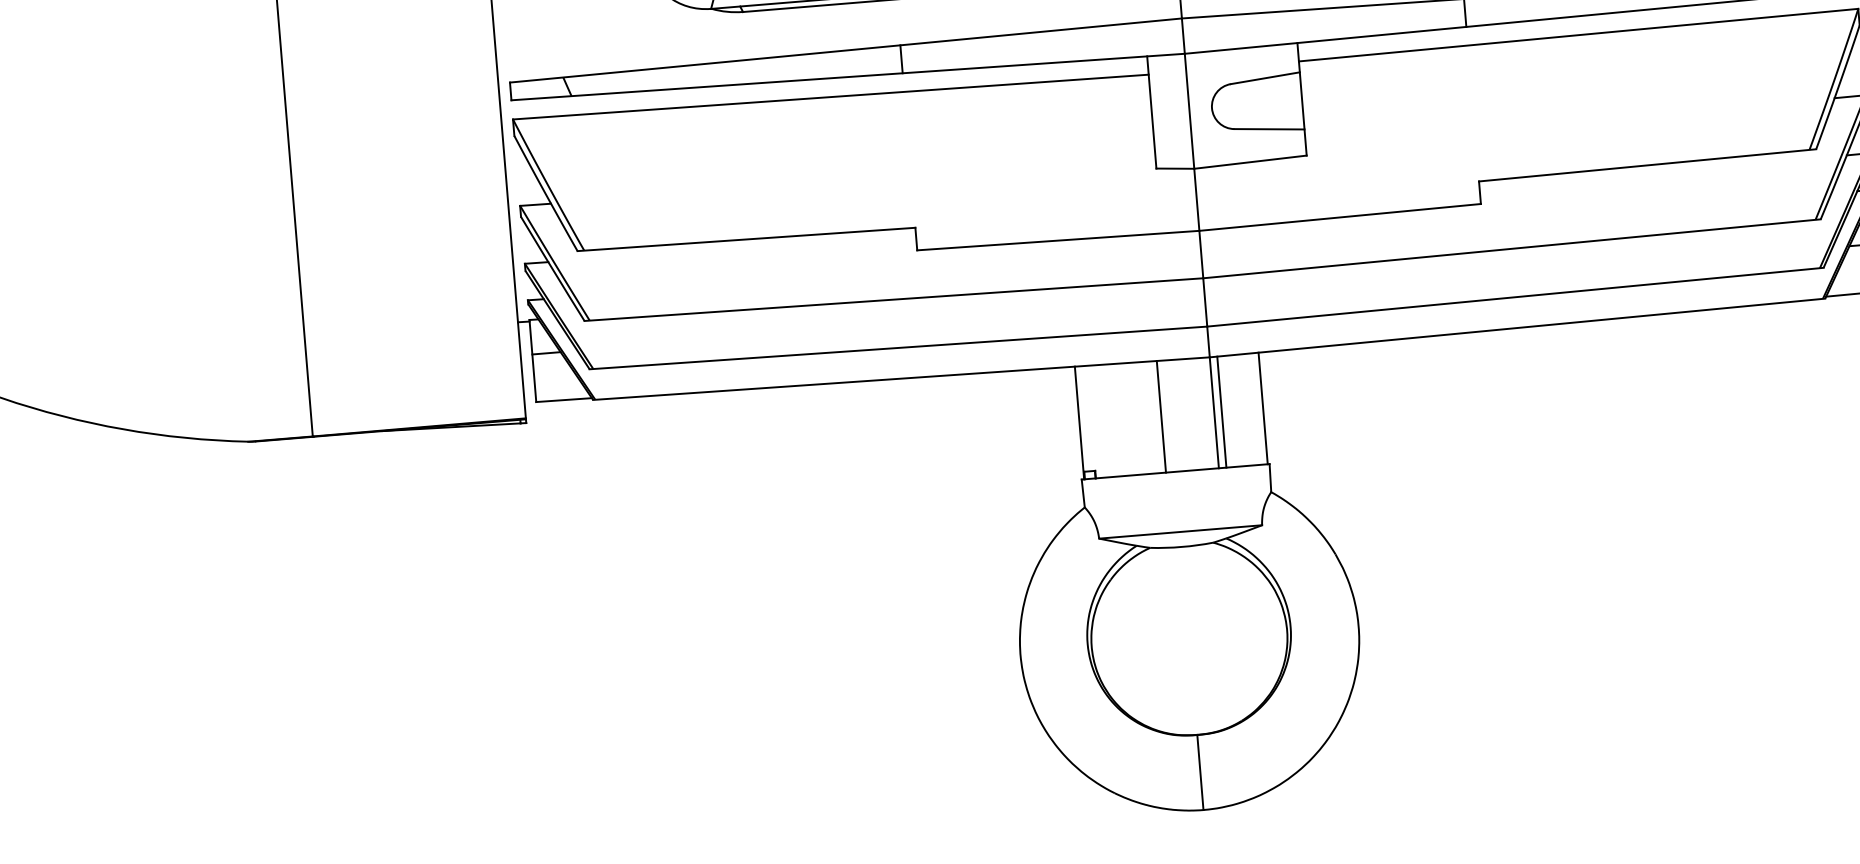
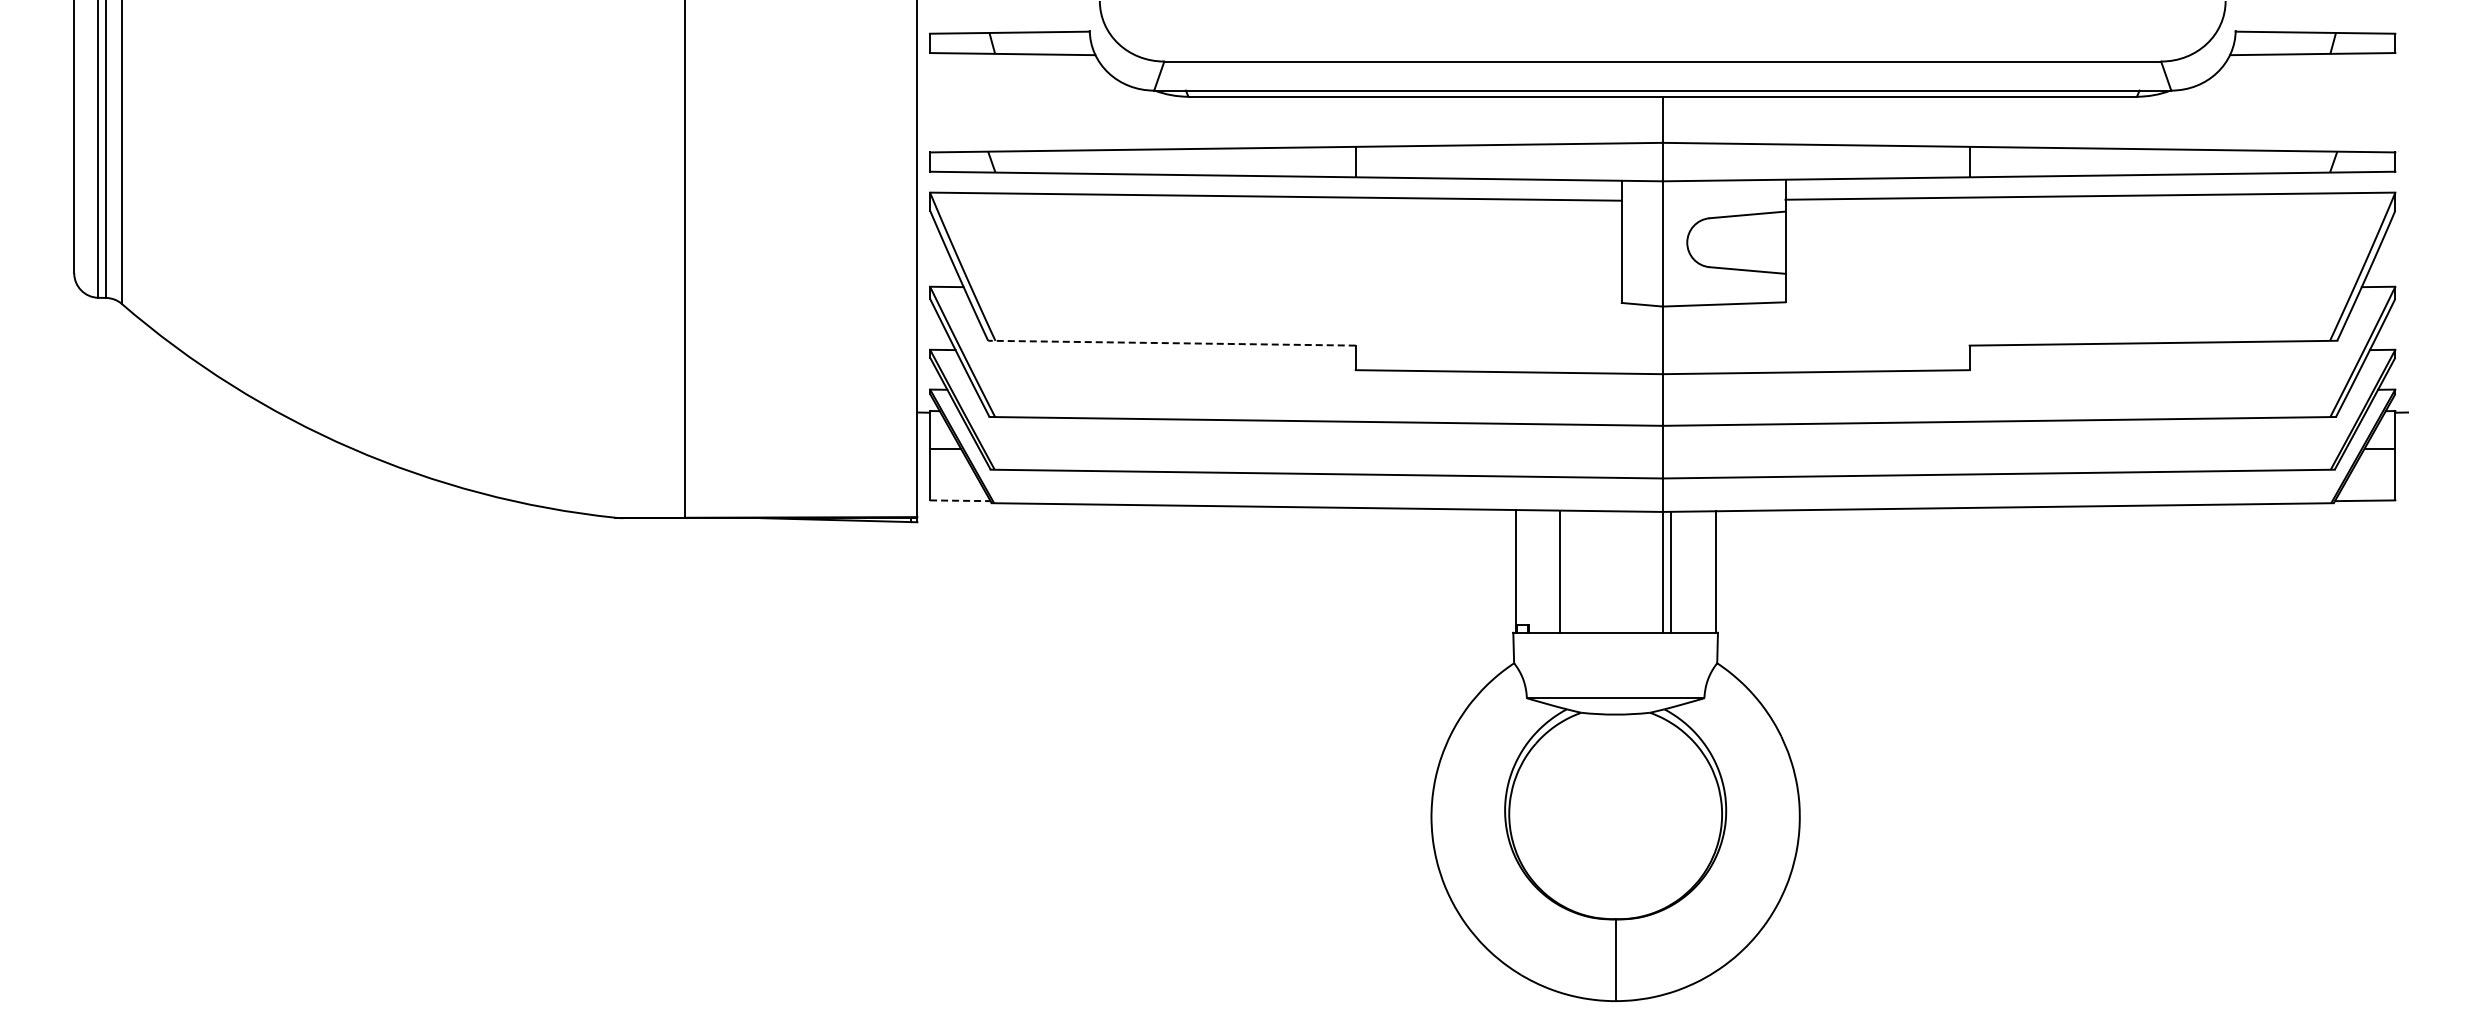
line: (746, 239) -> (1171, 343), solid -> dashed
line: (564, 399) -> (960, 500), solid -> dashed
line: (1161, 416) -> (1560, 571), moved

